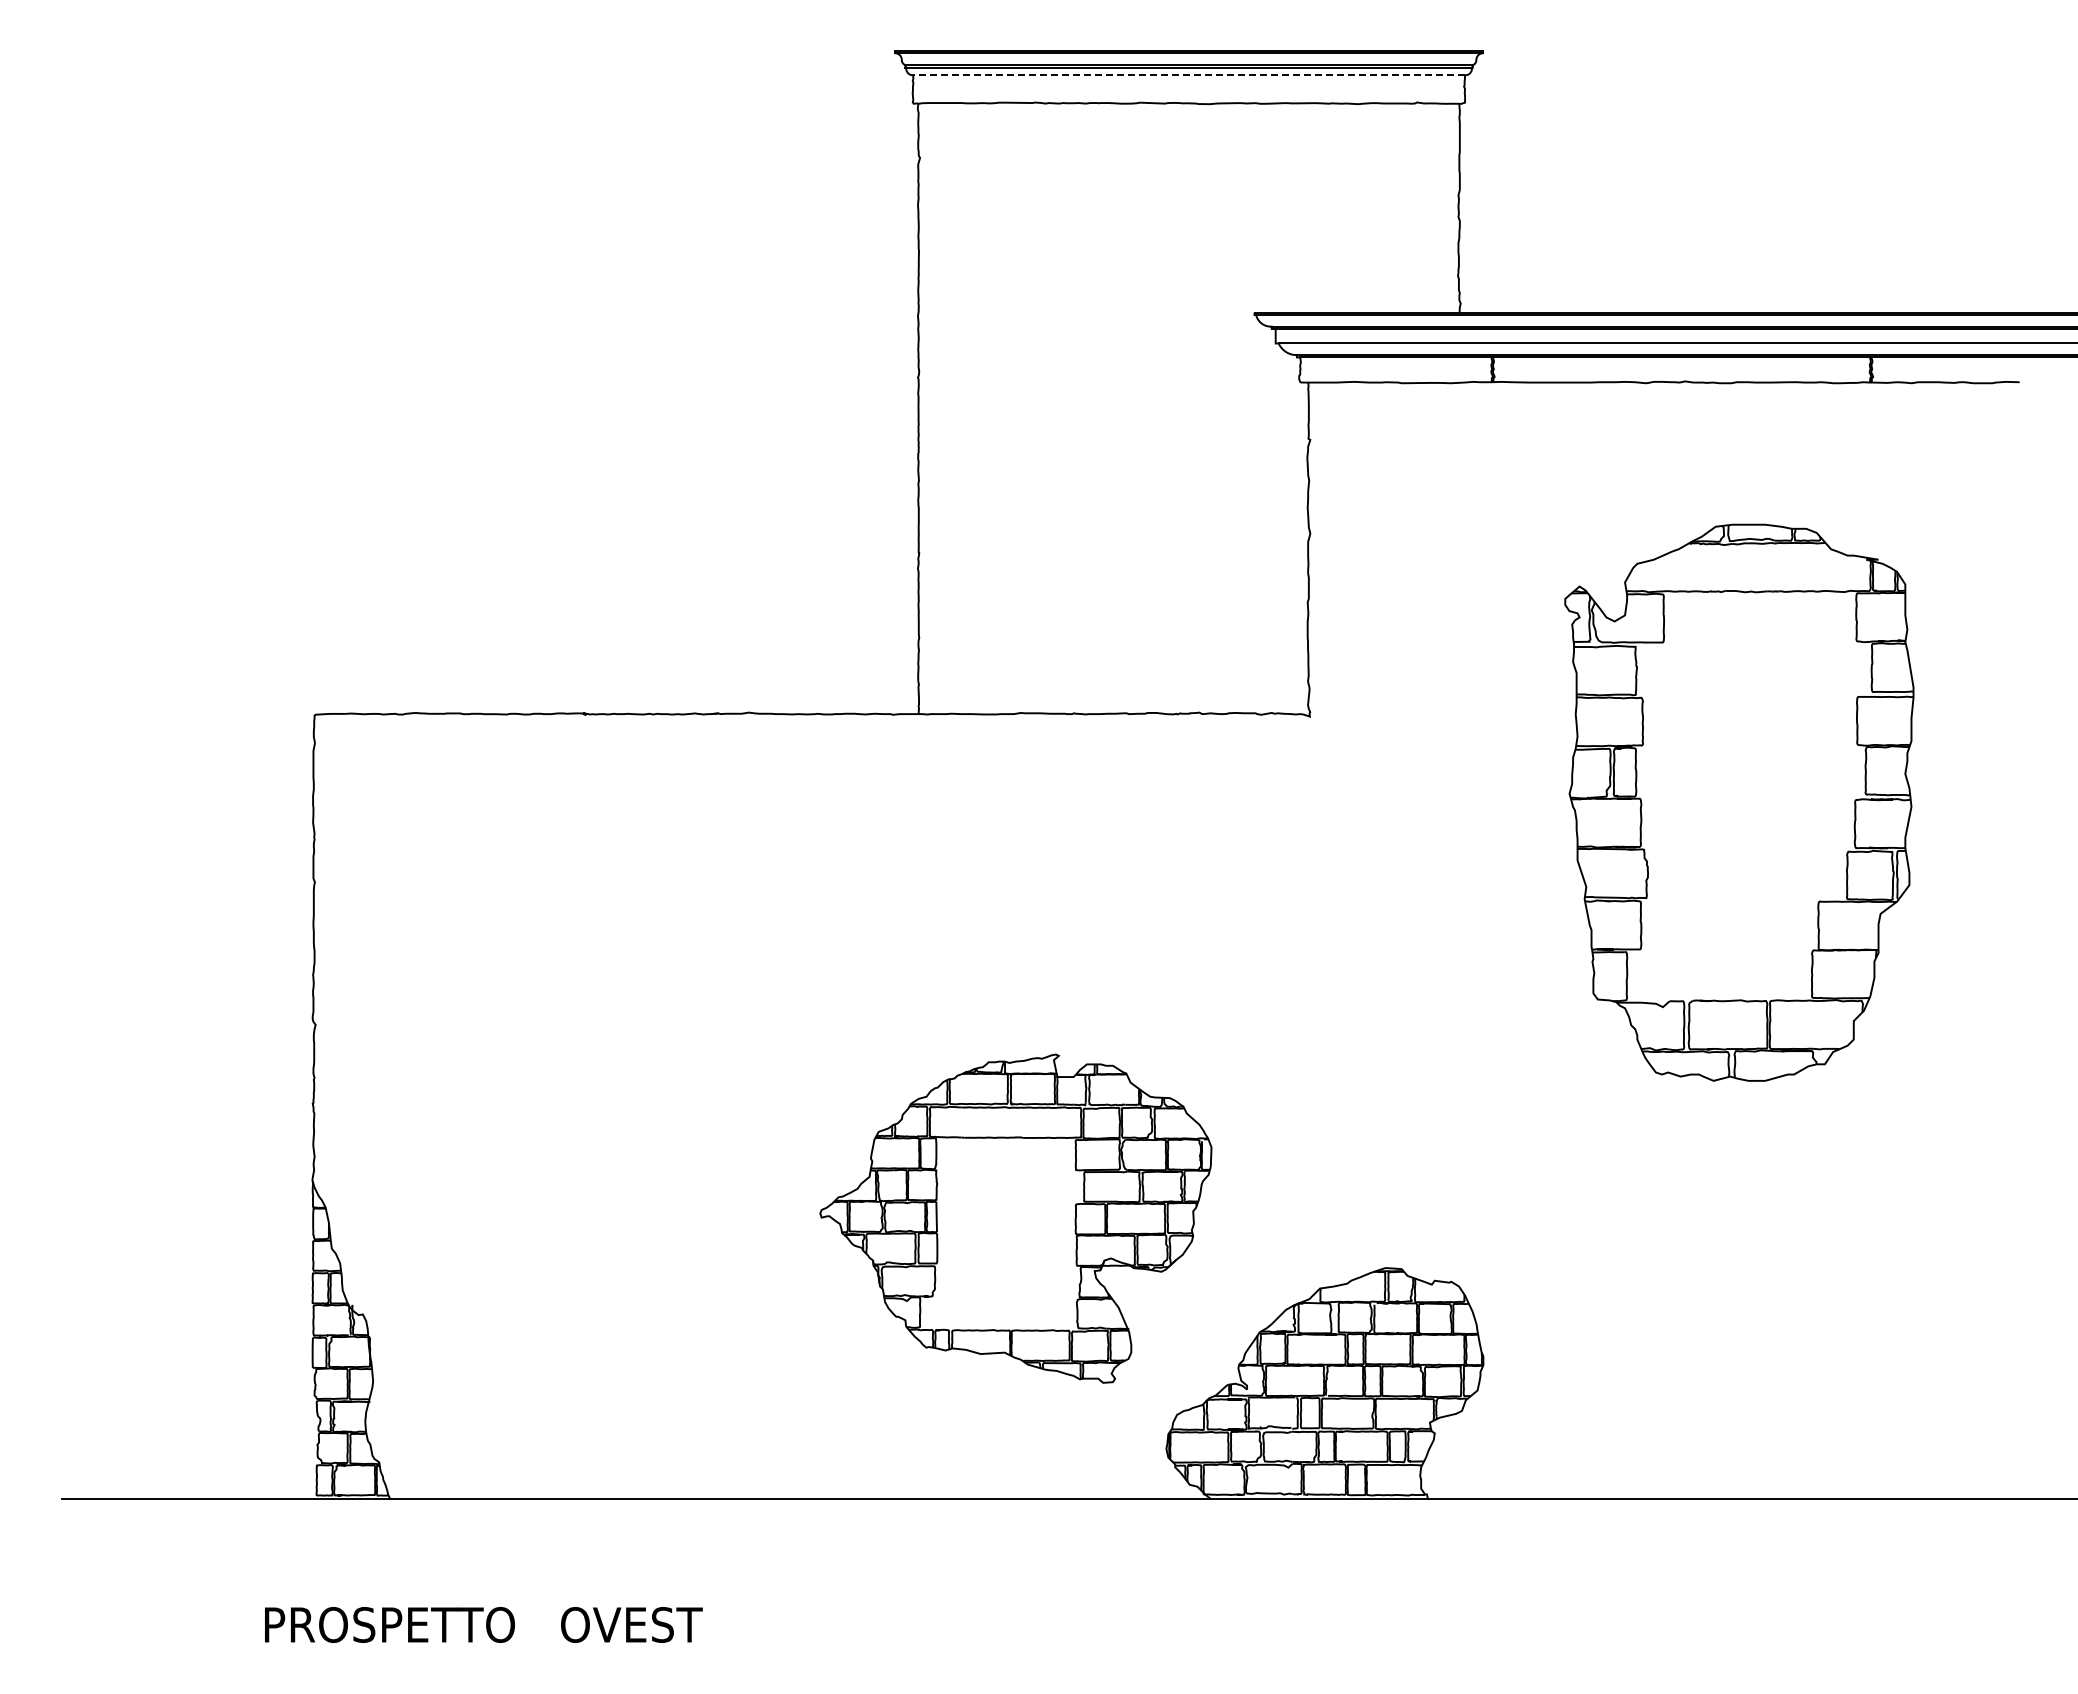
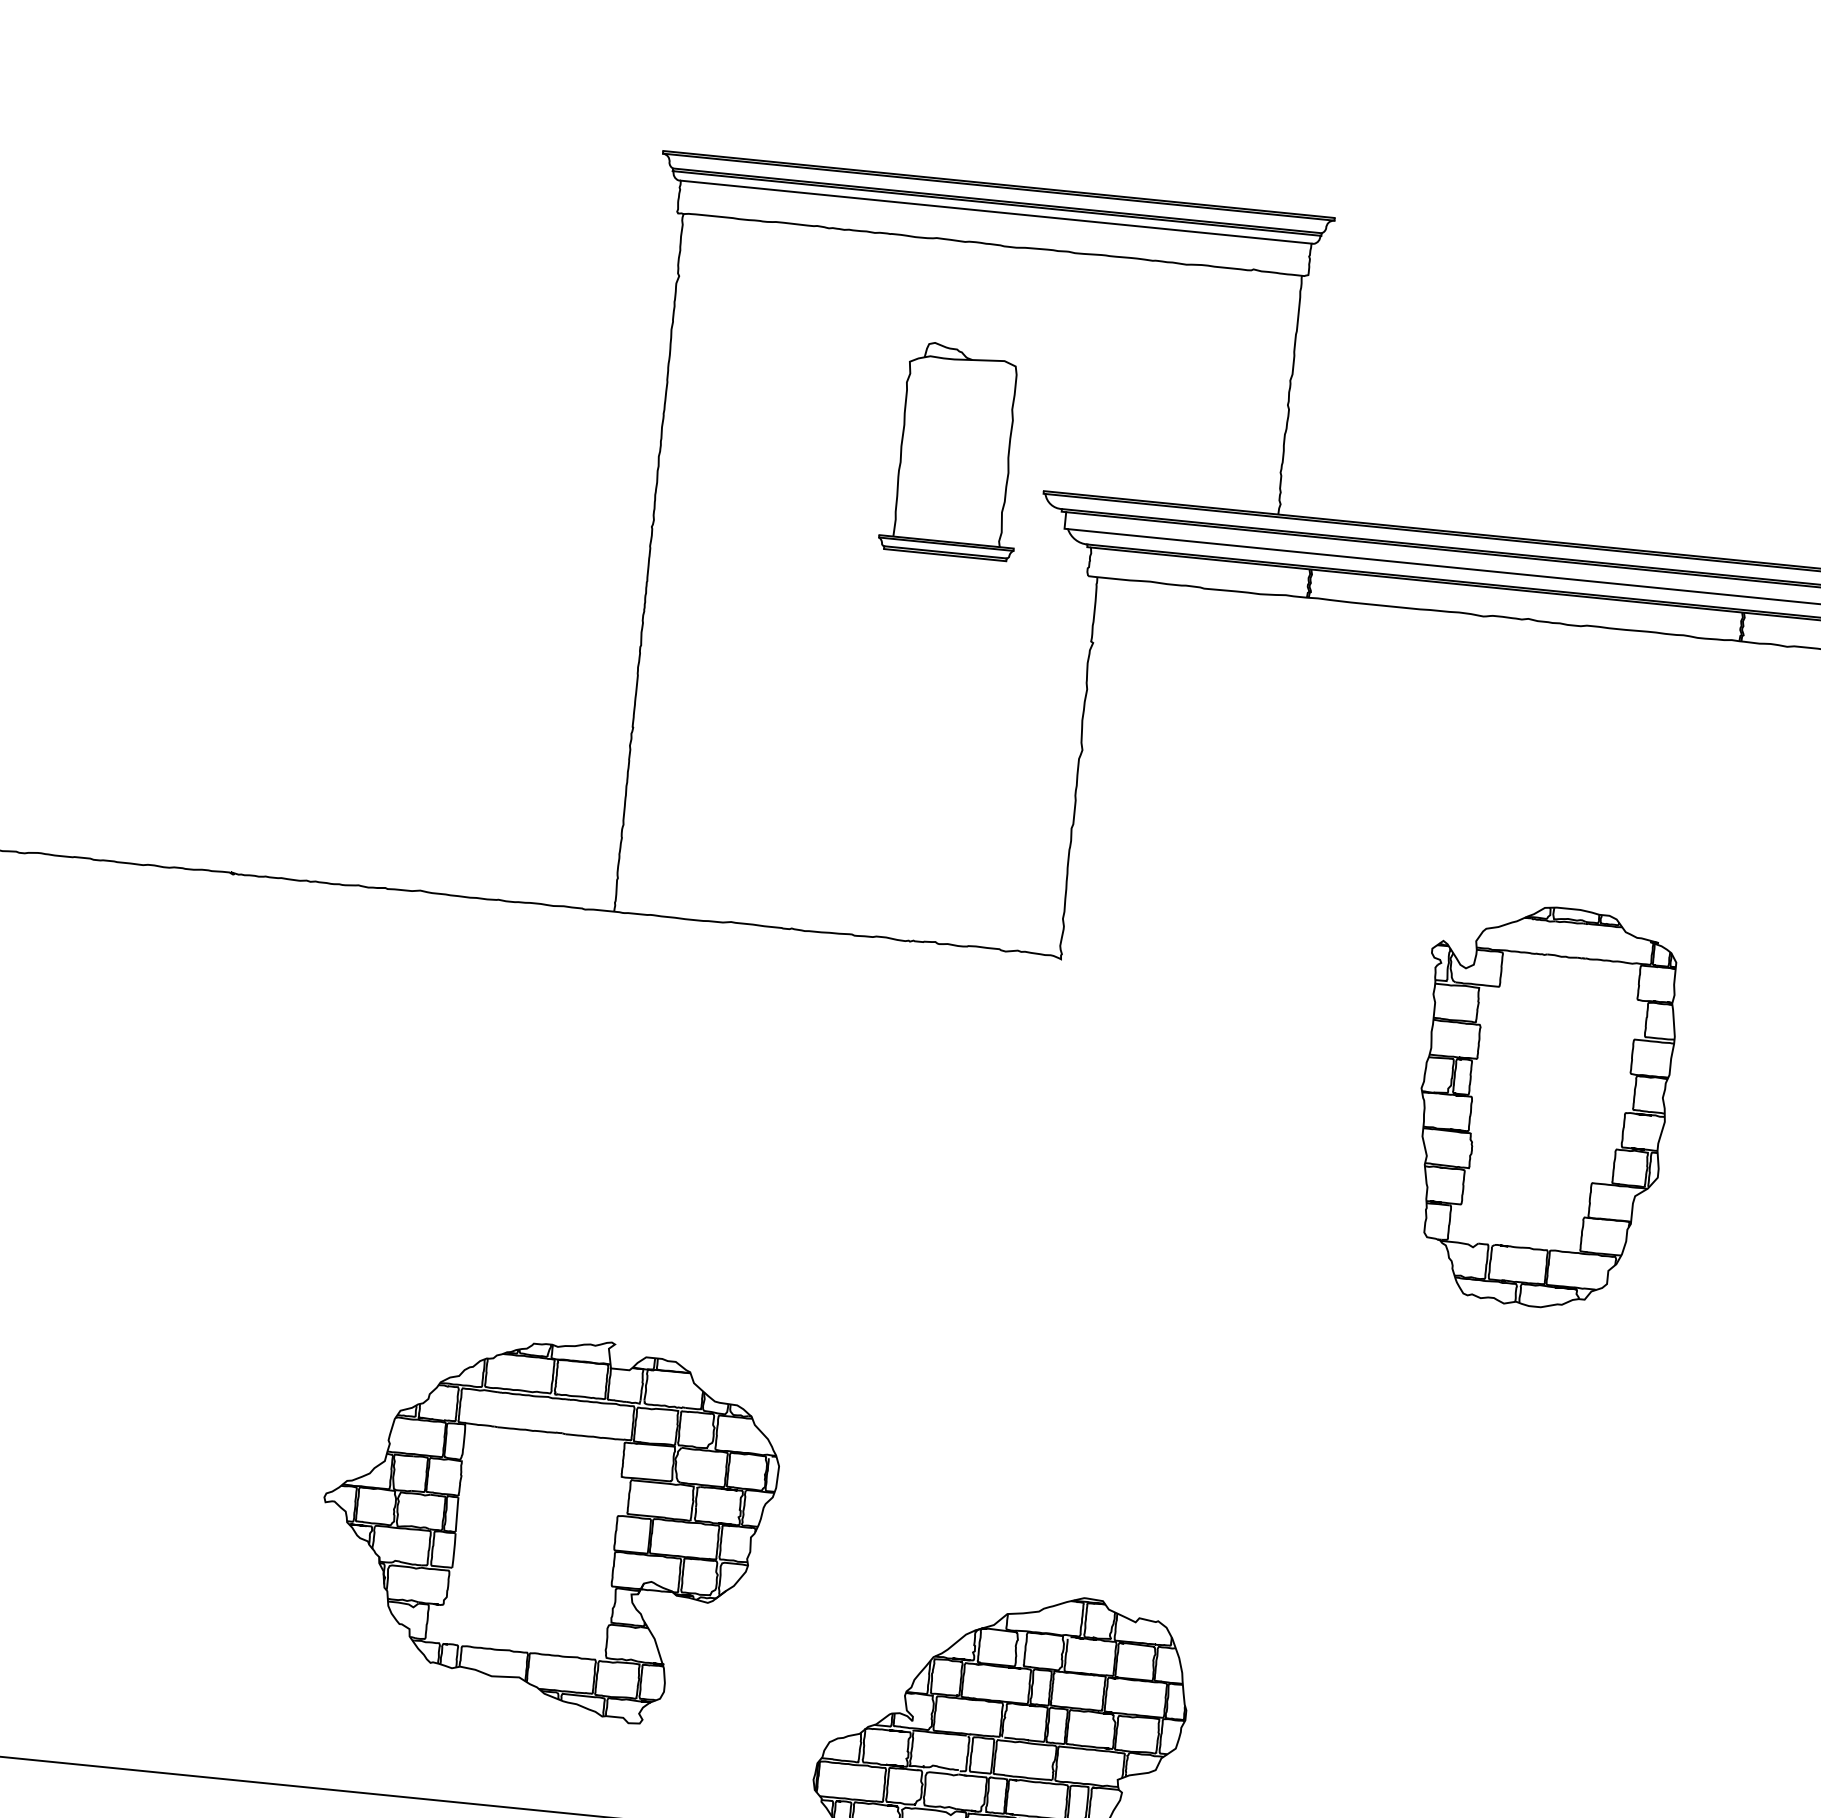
line: (1189, 75) -> (996, 212), dashed -> solid
part: (1174, 284) -> (955, 449), added
part: (1739, 802) -> (1542, 1106), size x0.62
part: (1015, 1218) -> (546, 1525), moved

